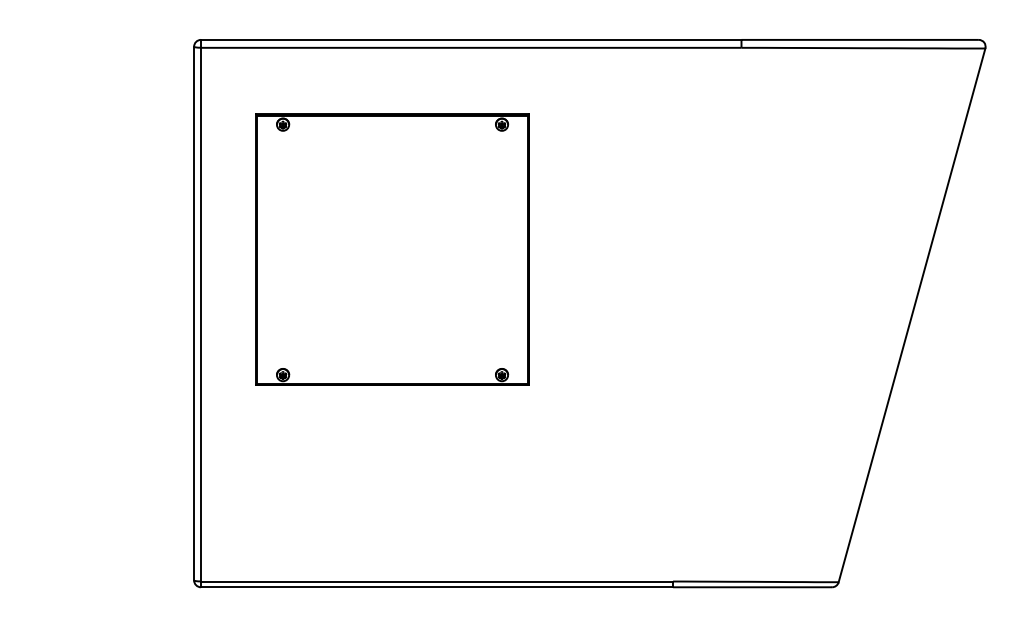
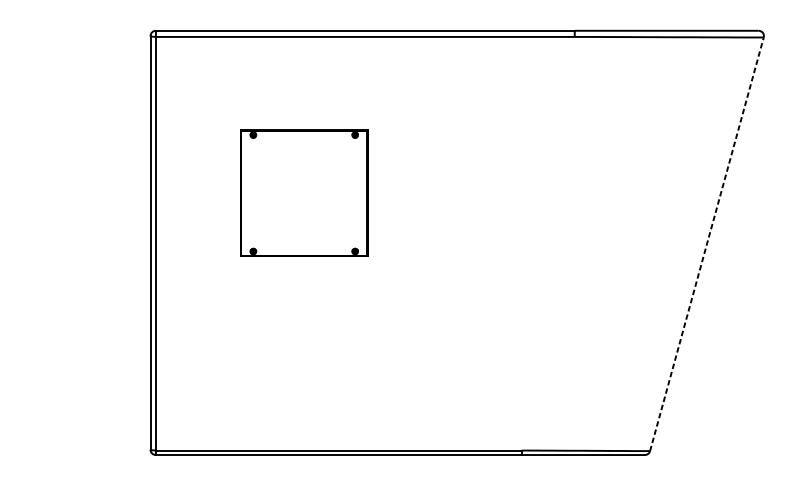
part: (392, 249) -> (304, 193), size x0.6
line: (912, 315) -> (707, 244), solid -> dashed

